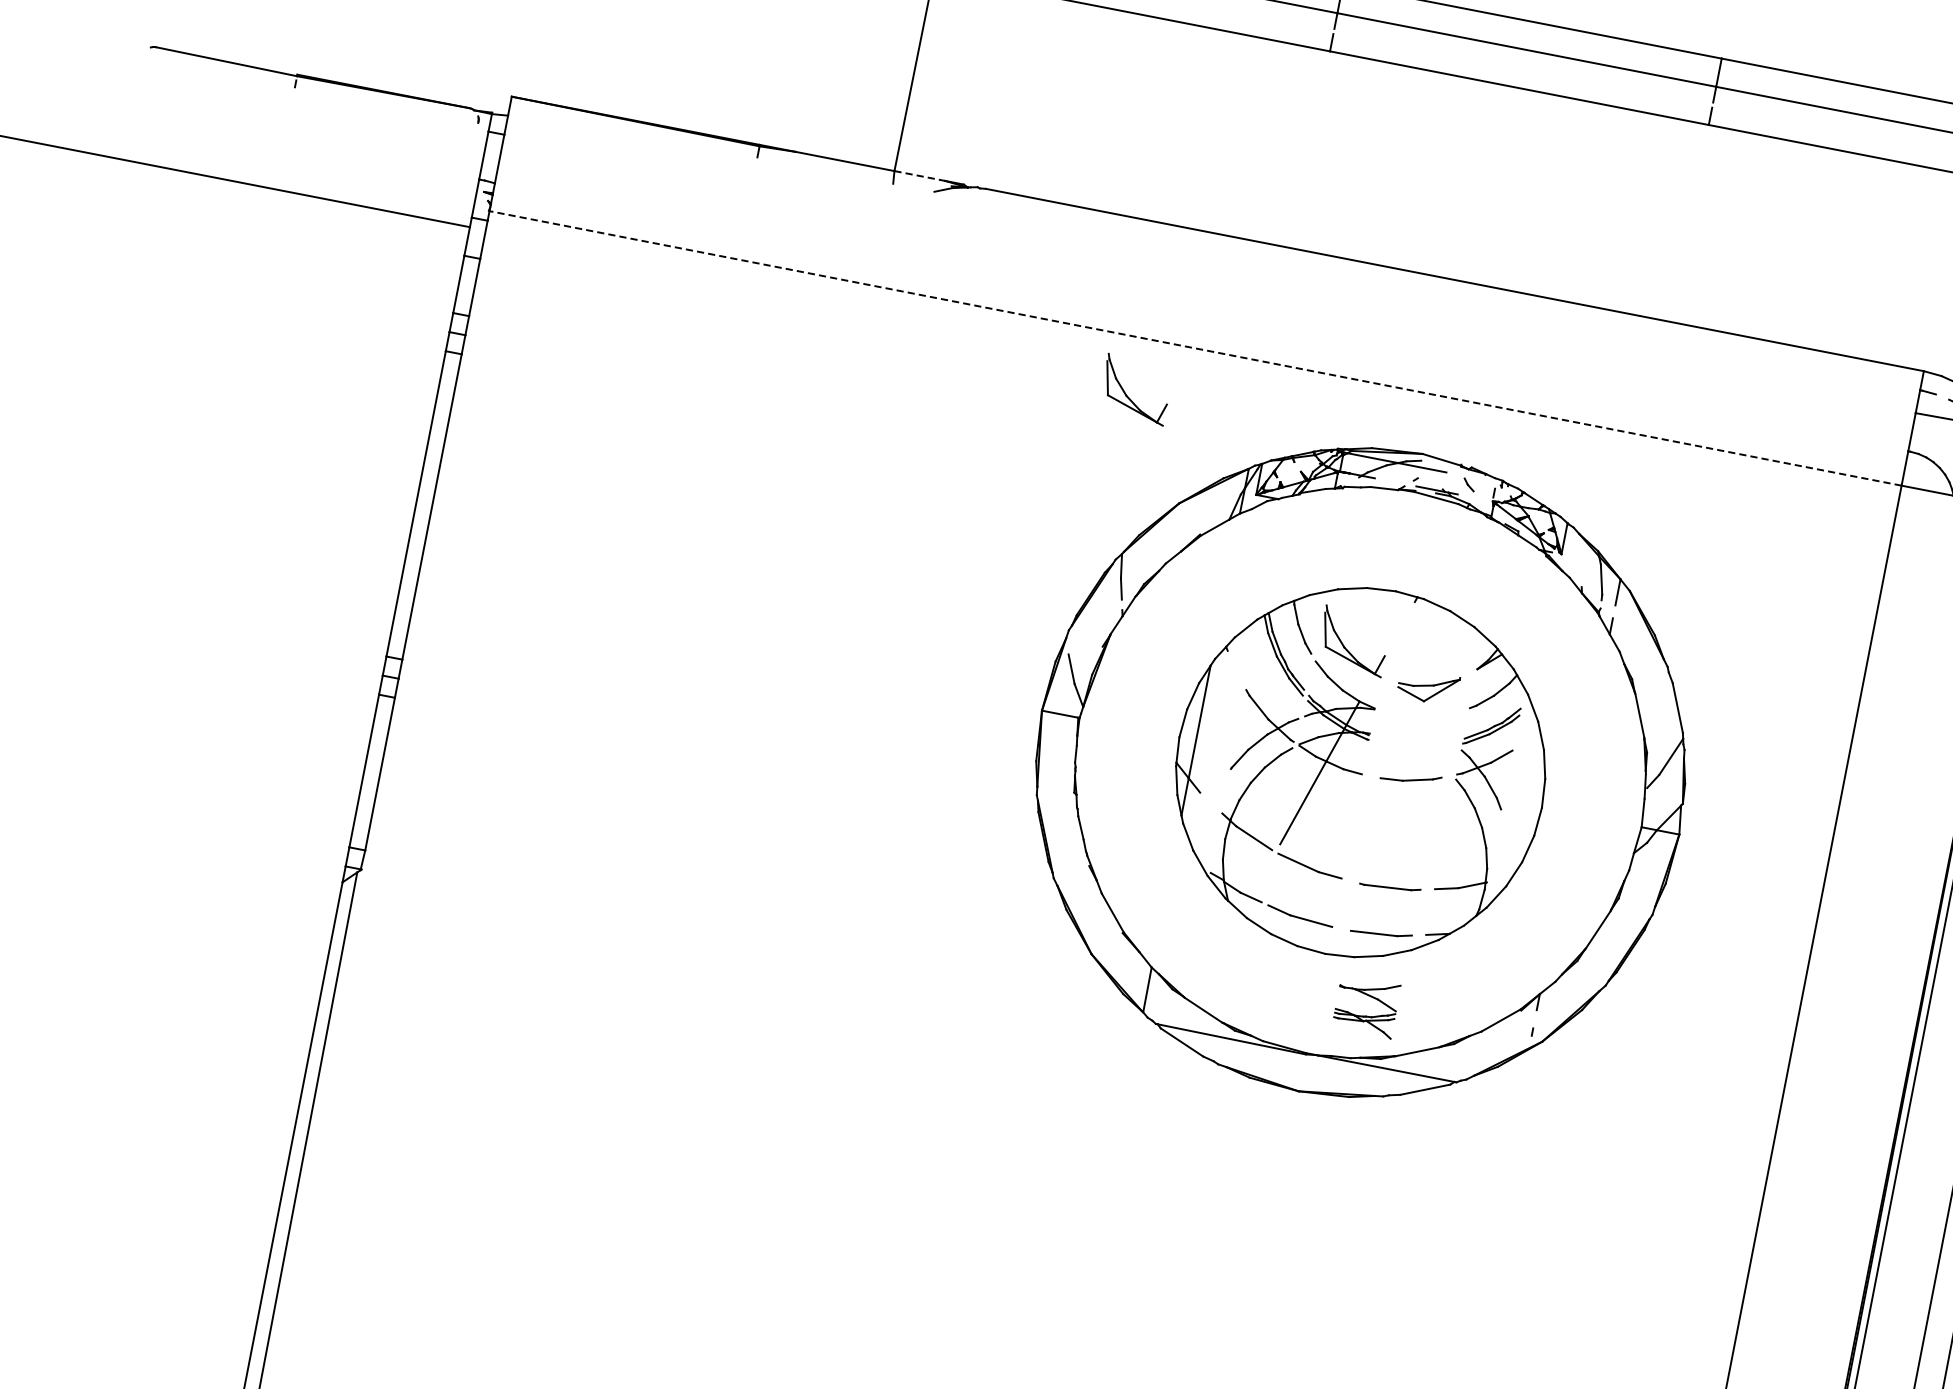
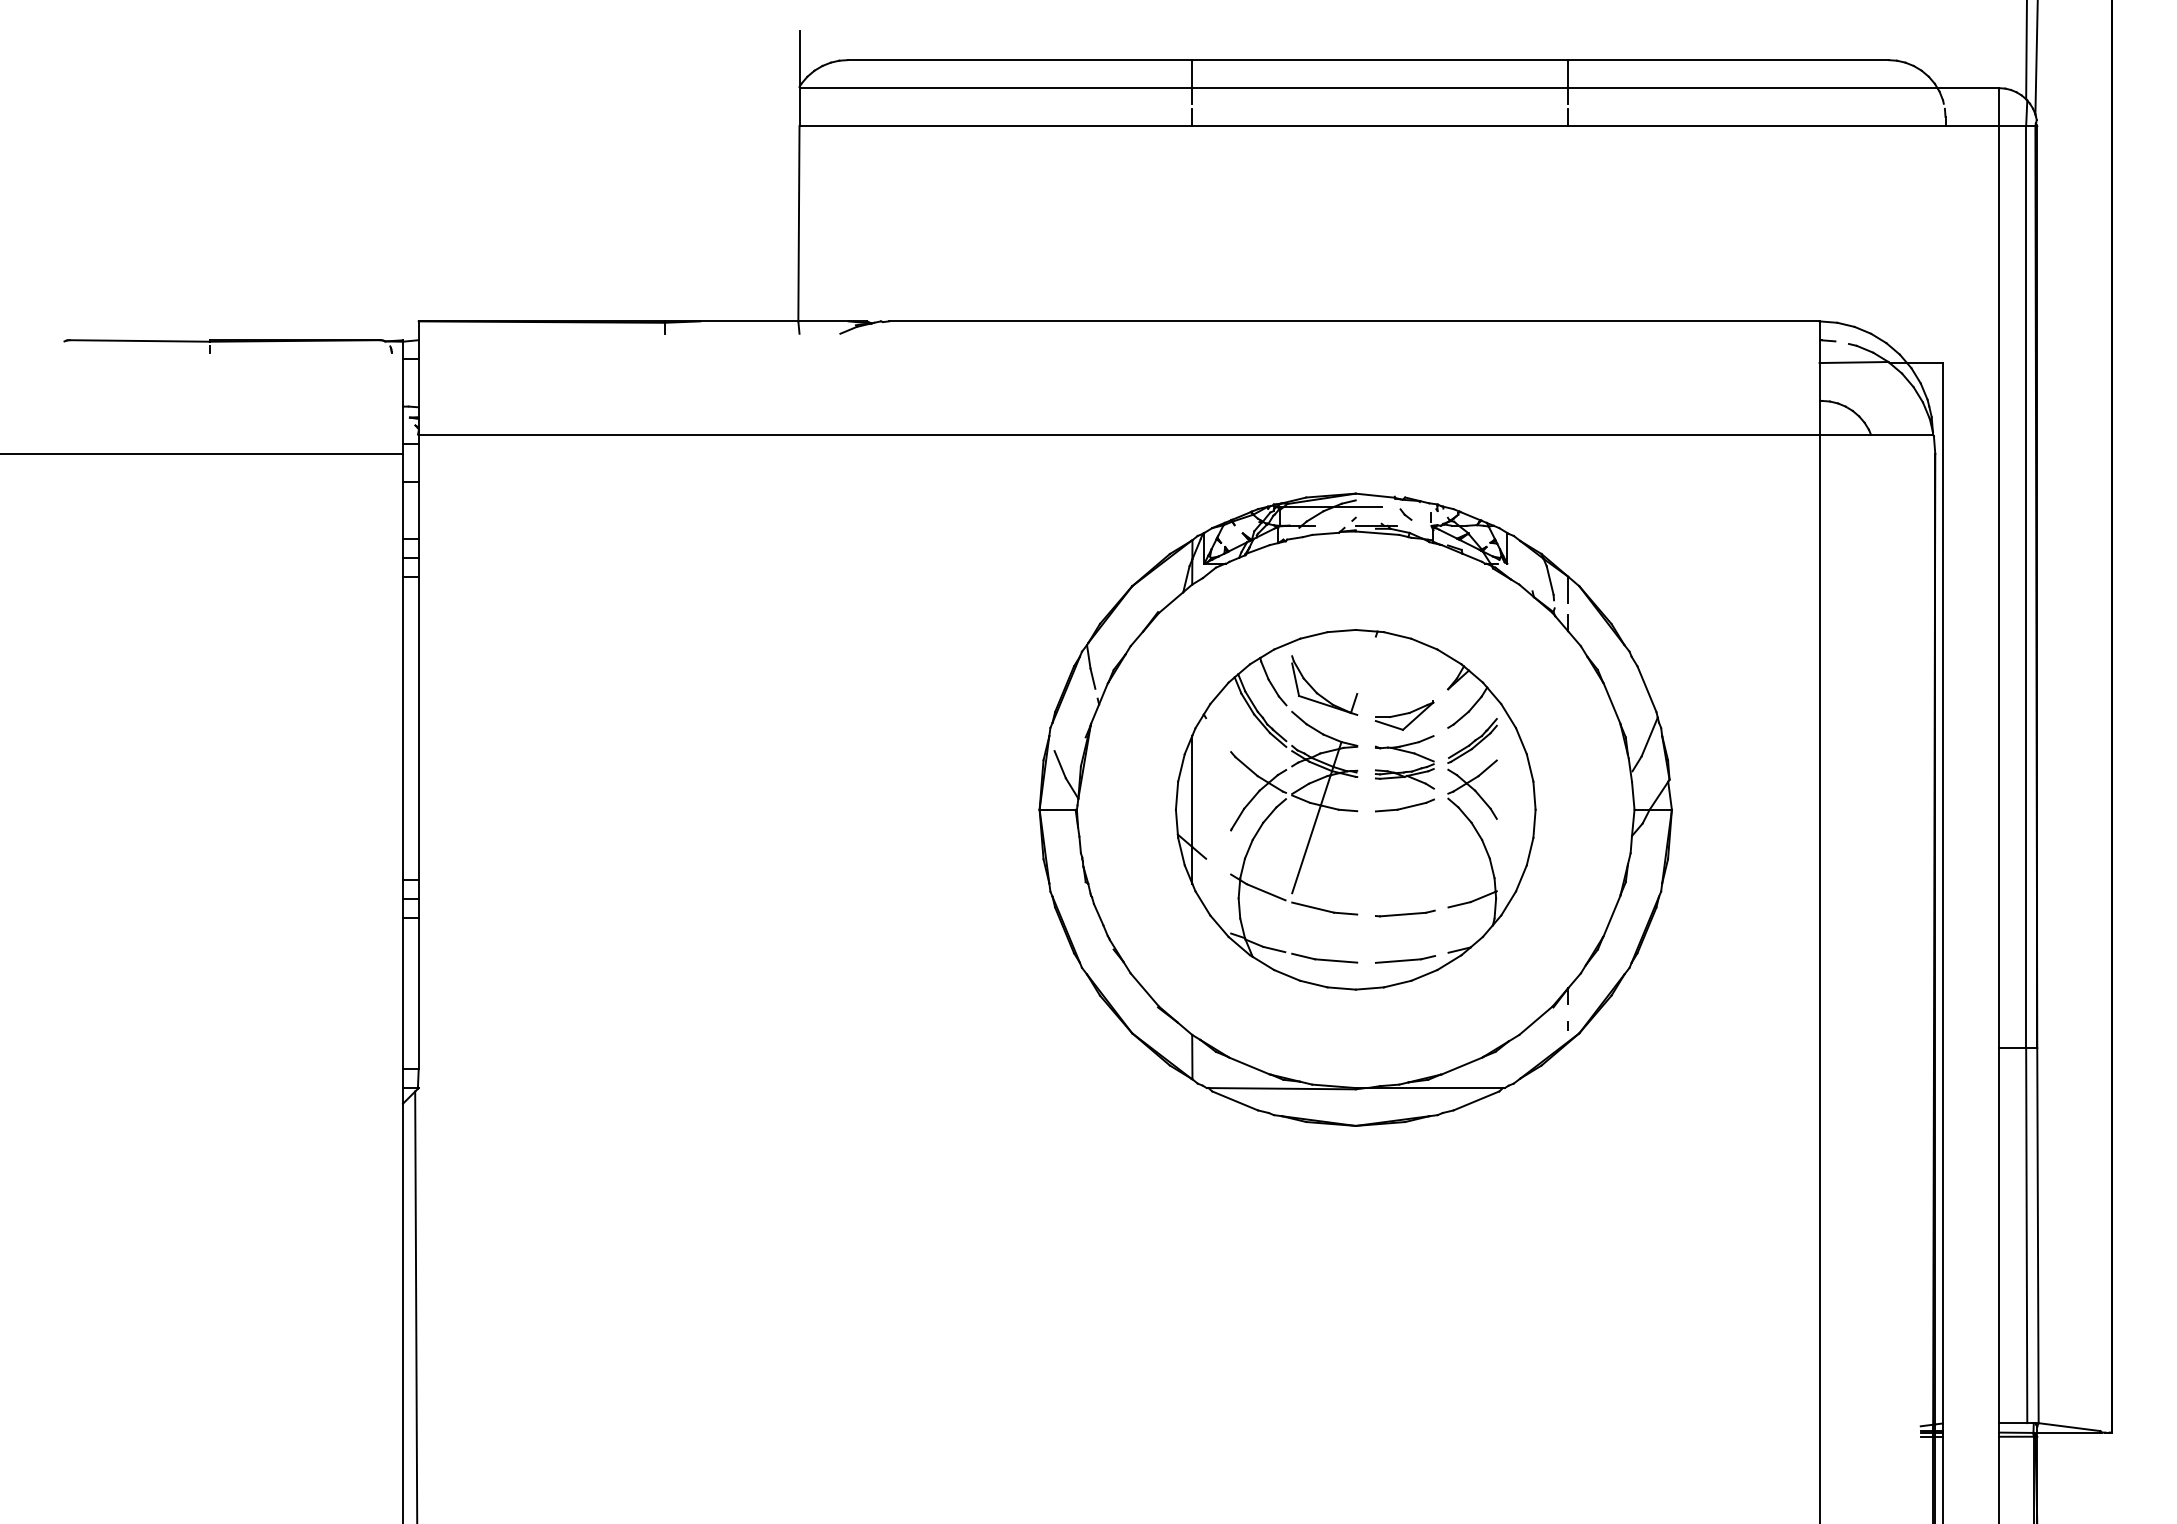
line: (919, 176) -> (823, 321), dashed -> solid
line: (1195, 347) -> (1118, 434), dashed -> solid
part: (1129, 396) -> (1064, 493), removed
part: (1364, 1015) -> (1404, 771), moved

